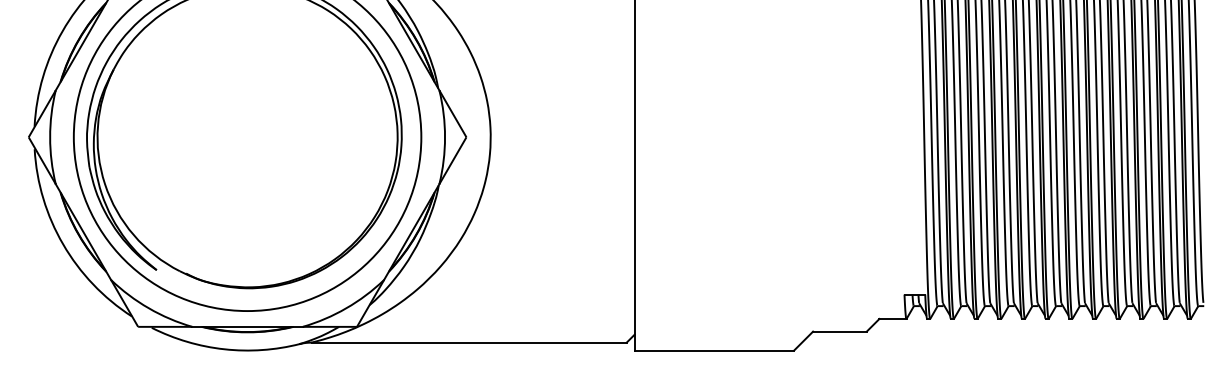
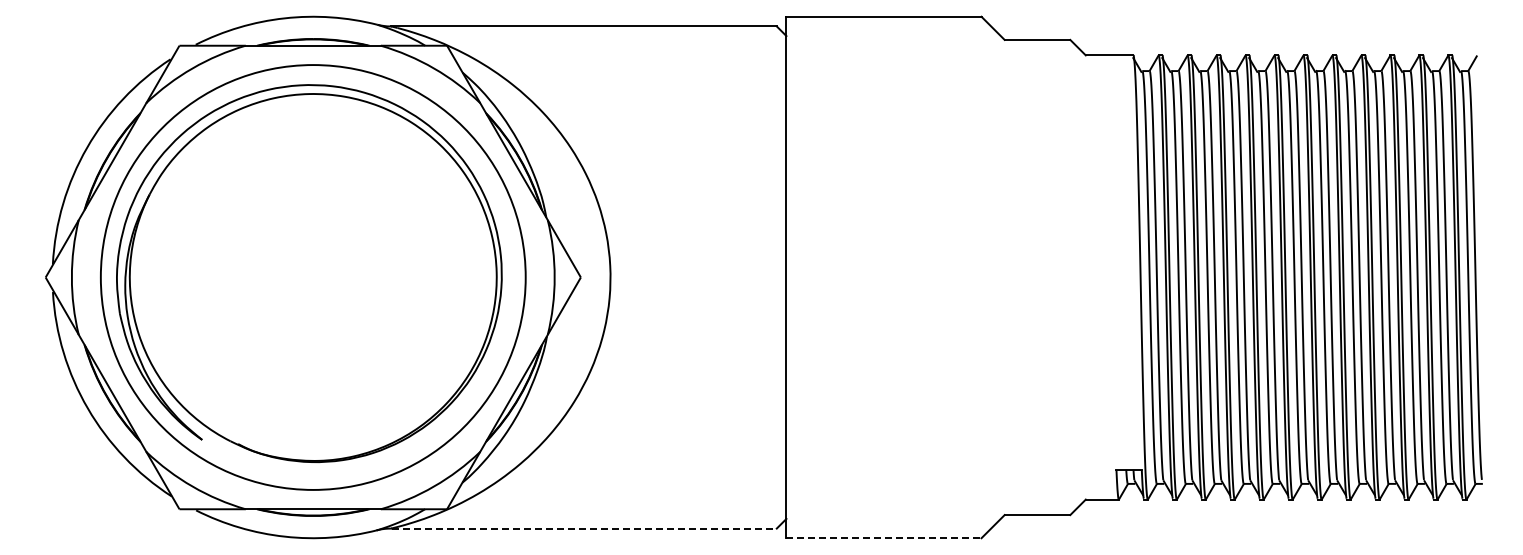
line: (469, 342) -> (584, 528), solid -> dashed
line: (713, 350) -> (883, 538), solid -> dashed

